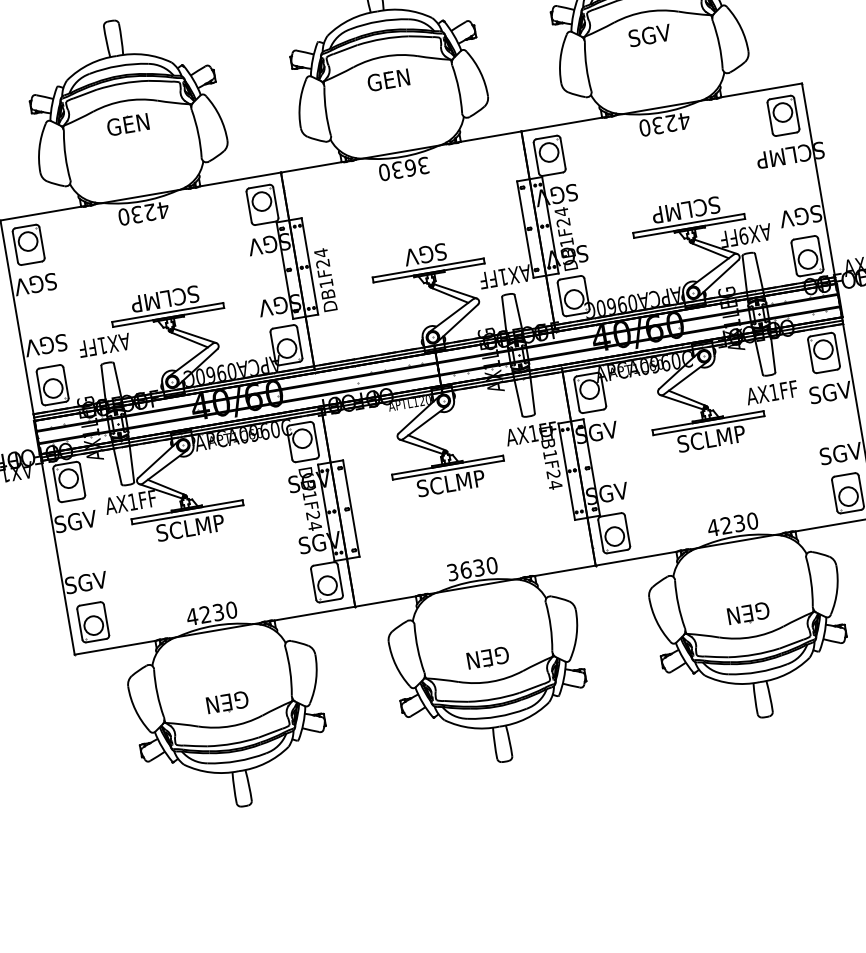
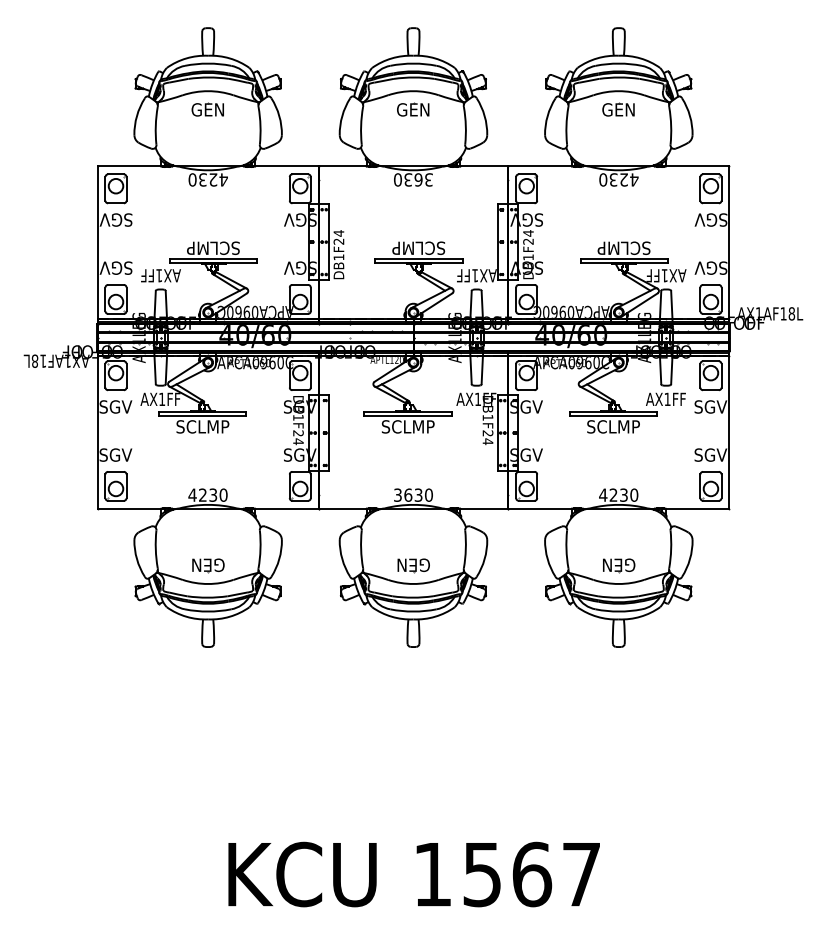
text: (648, 35) -> (618, 109), SGV -> GEN
text: (789, 154) -> (710, 219), SCLMP -> SGV
text: (743, 235) -> (664, 275), AX9FF -> AX1FF
text: (425, 253) -> (418, 247), SGV -> SCLMP

